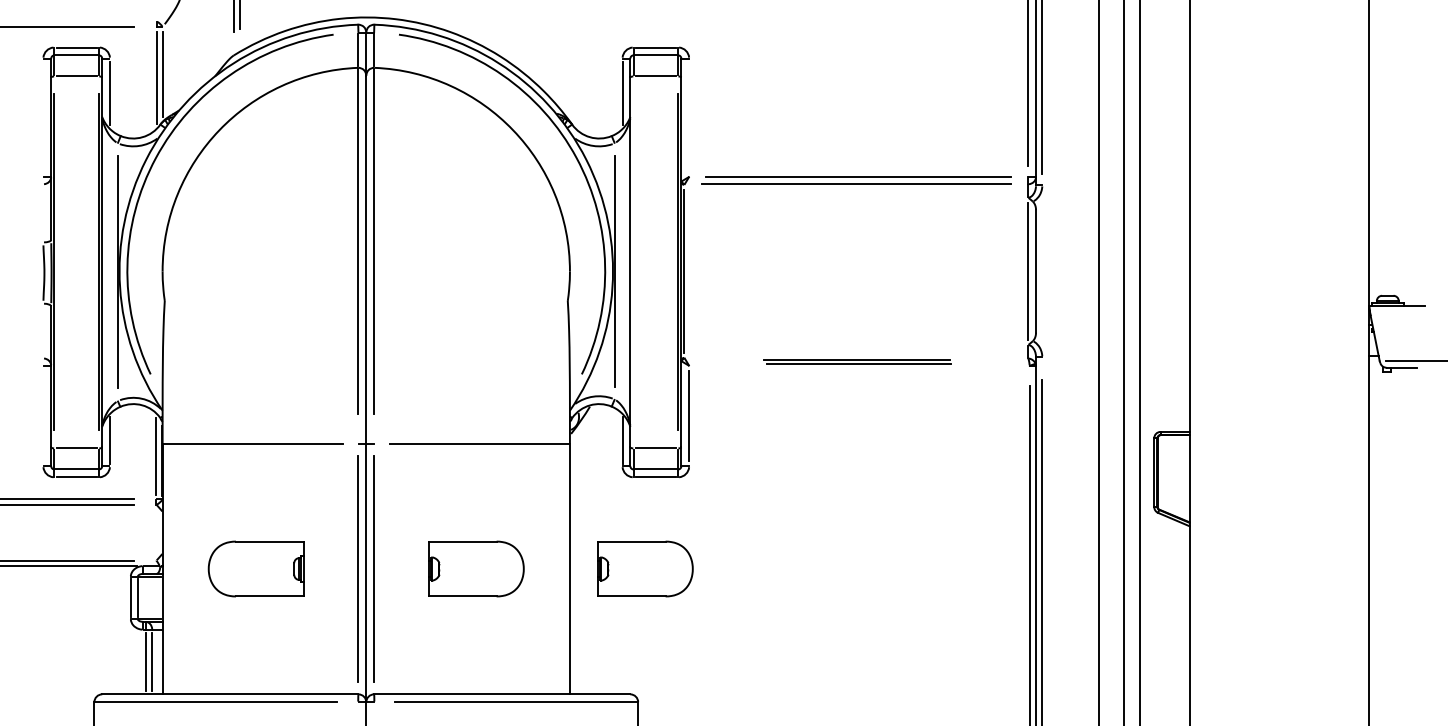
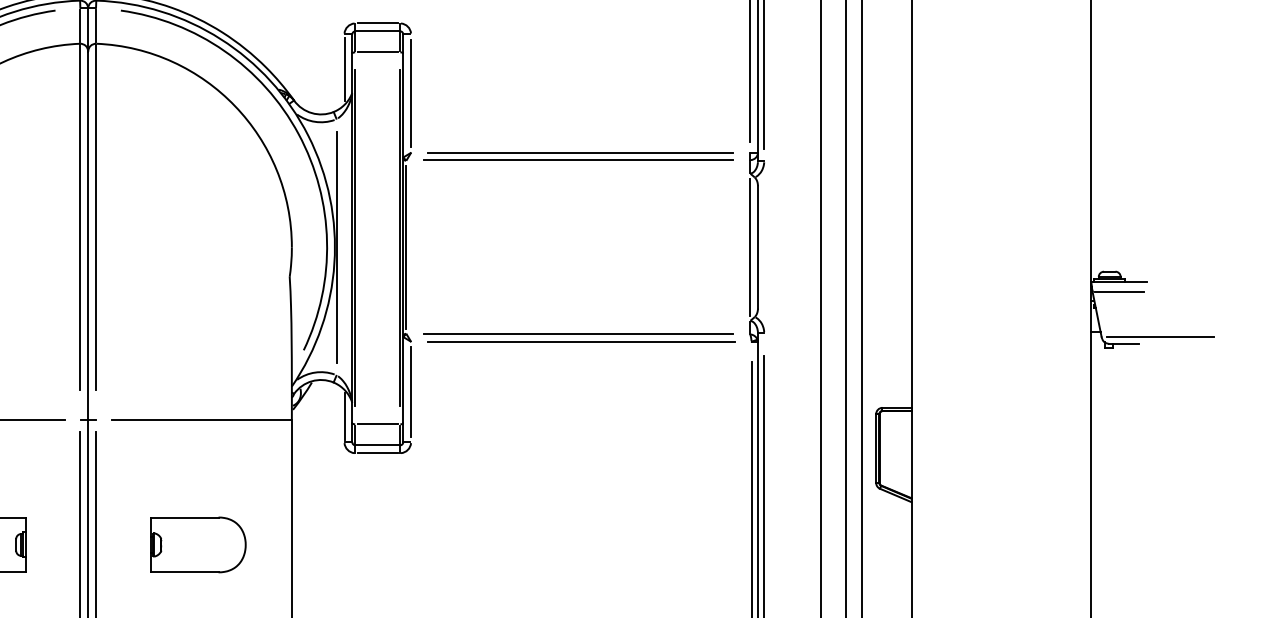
line: (689, 117) -> (411, 93), added
line: (633, 262) -> (355, 238), added
line: (1397, 316) -> (1119, 292), added
part: (857, 362) -> (579, 338), size x1.67
part: (645, 568) -> (367, 544), removed

